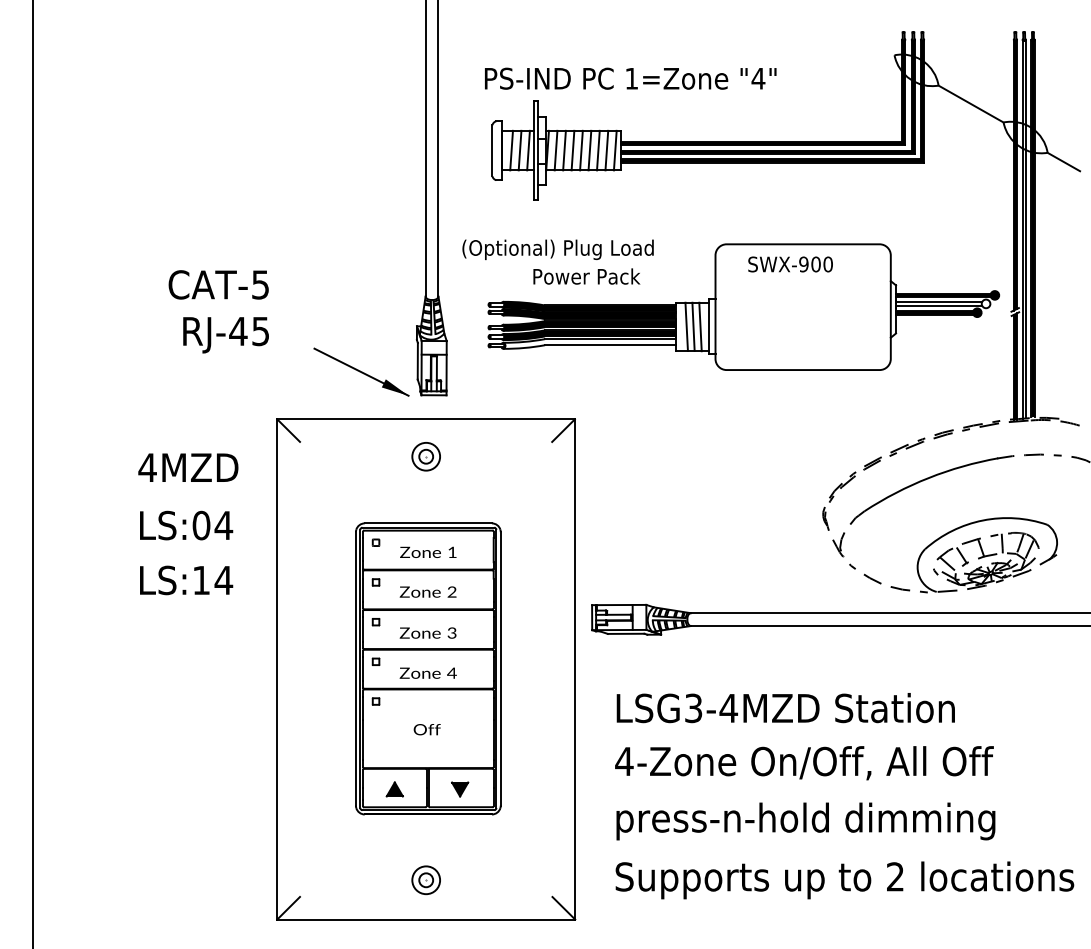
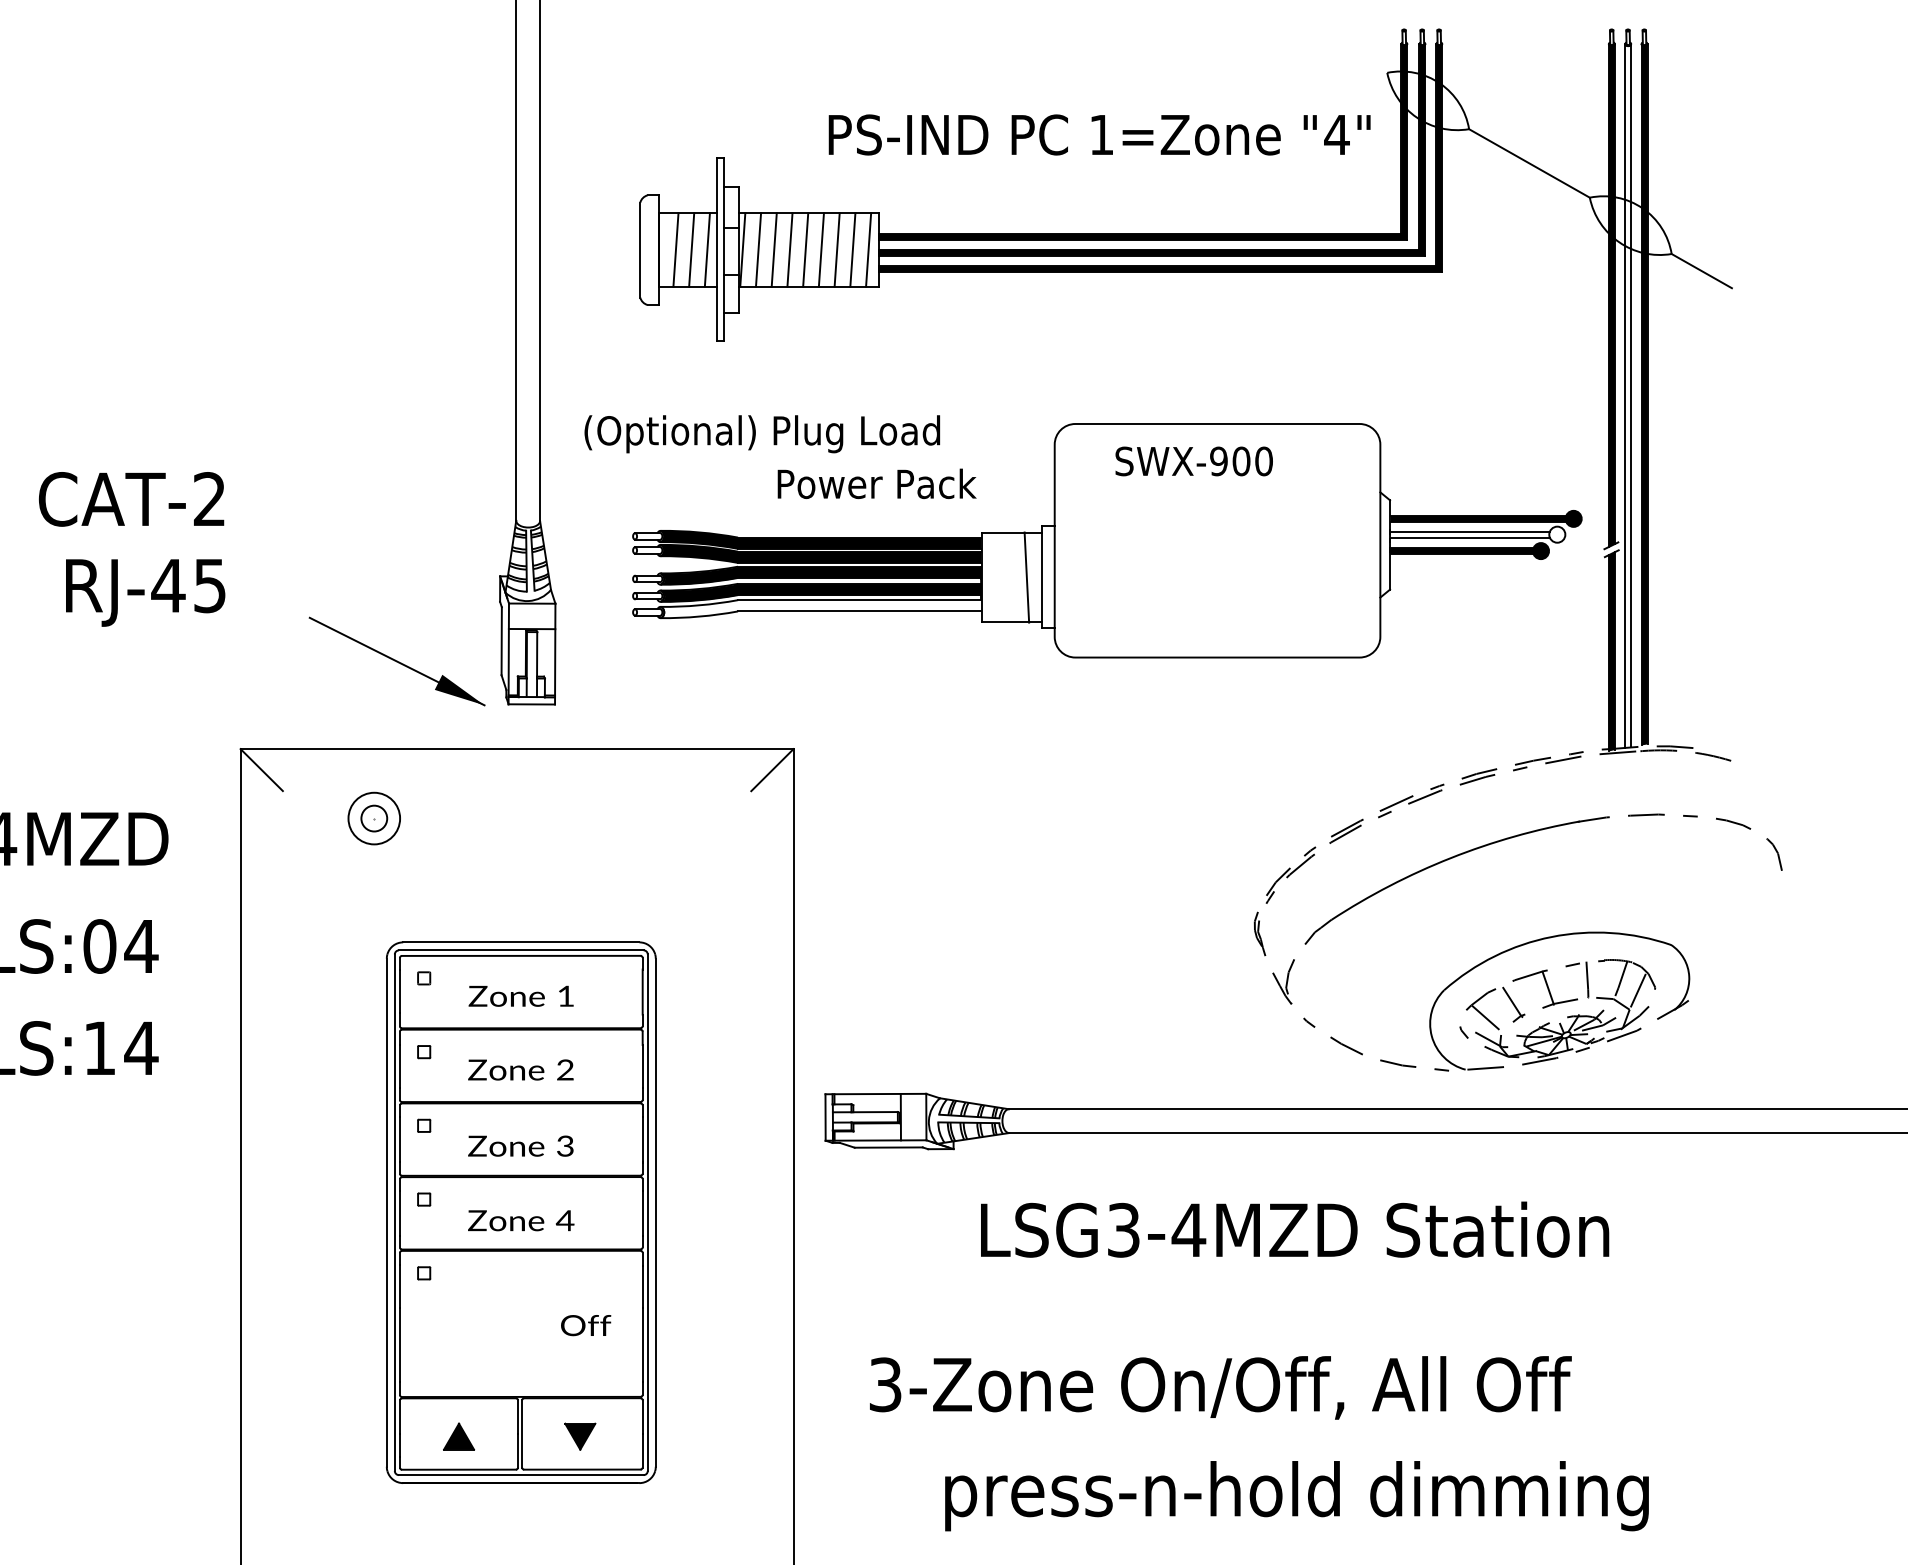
text: (630, 78) -> (1099, 134), moved
text: (586, 276) -> (876, 483), moved
text: (260, 284) -> (209, 498), CAT-5 -> CAT-2
line: (686, 326) -> (1000, 576), removed
line: (693, 326) -> (1013, 576), removed
part: (425, 456) -> (372, 818), moved
text: (785, 708) -> (1294, 1230), moved
text: (426, 729) -> (584, 1325), moved
text: (624, 761) -> (885, 1384), 4-Zone -> 3-Zone
text: (805, 821) -> (1296, 1496), moved

